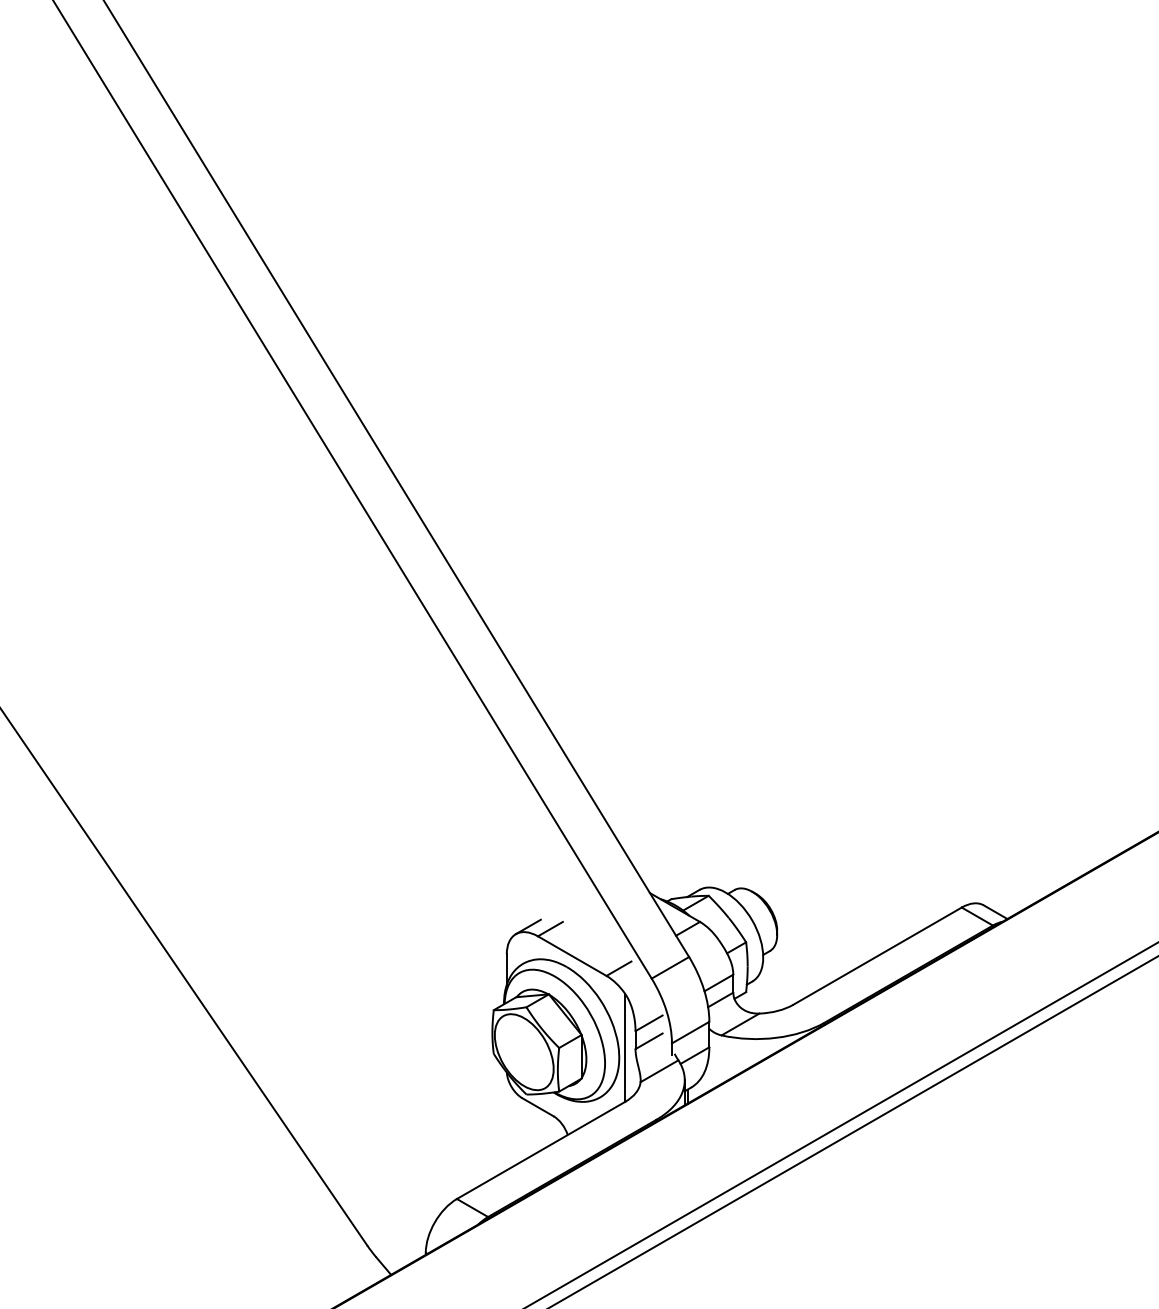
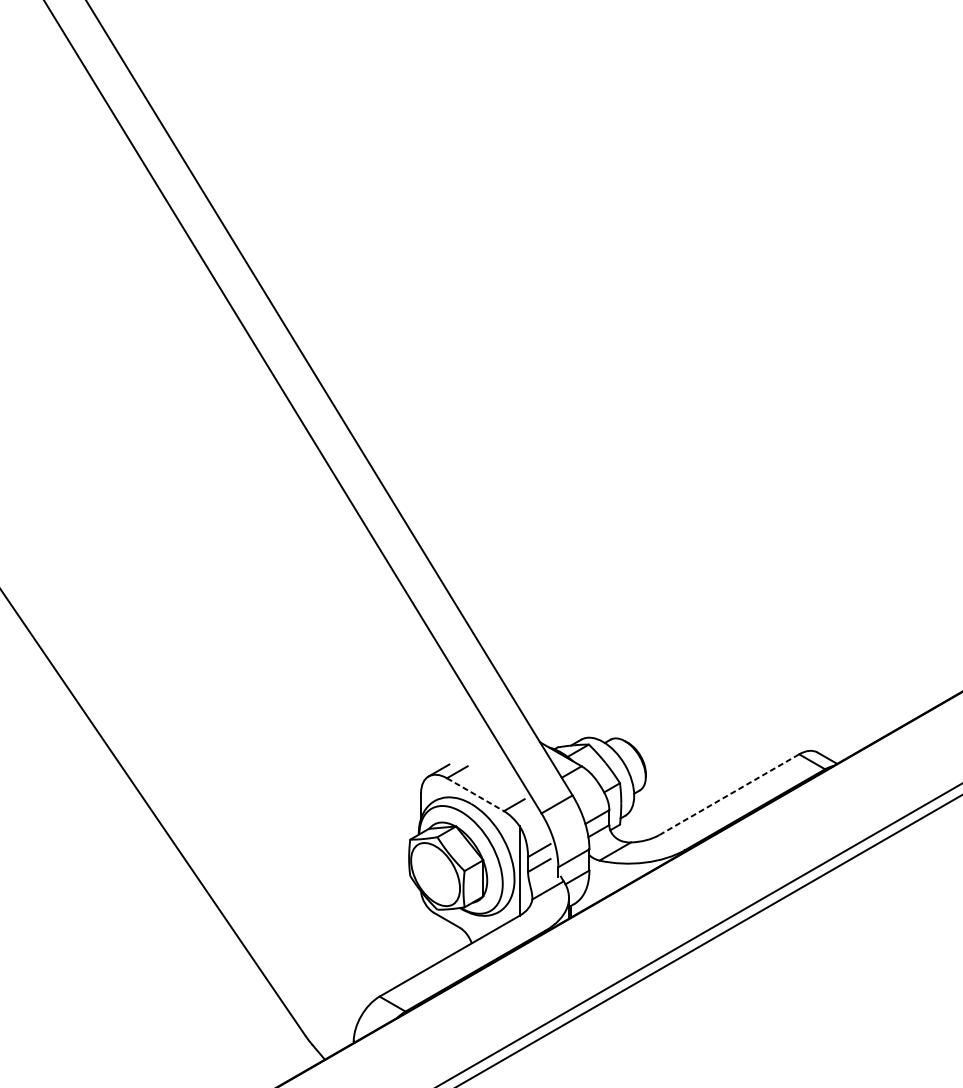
line: (878, 955) -> (730, 794), solid -> dashed
line: (572, 956) -> (475, 795), solid -> dashed

